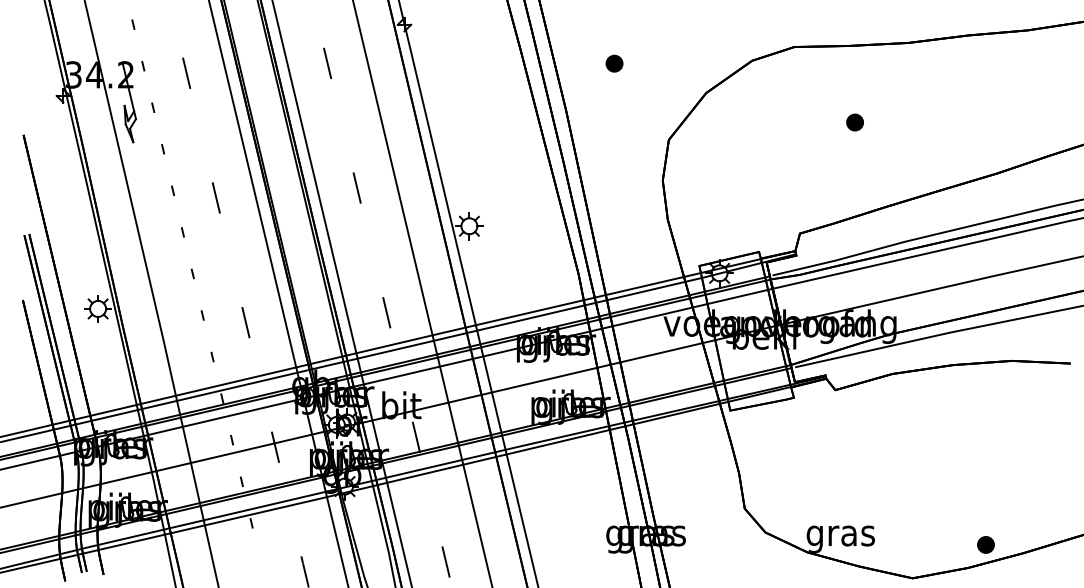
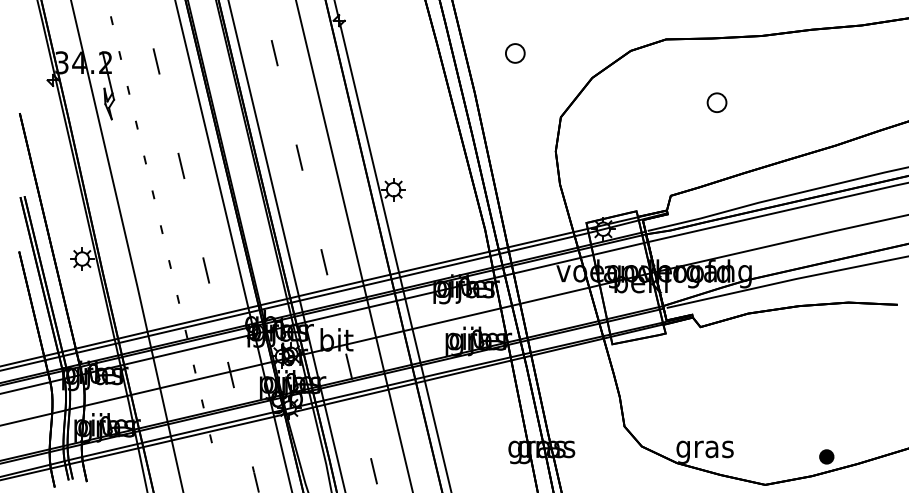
part: (614, 63) -> (515, 53), size x1.4
part: (854, 122) -> (716, 102), size x1.4

